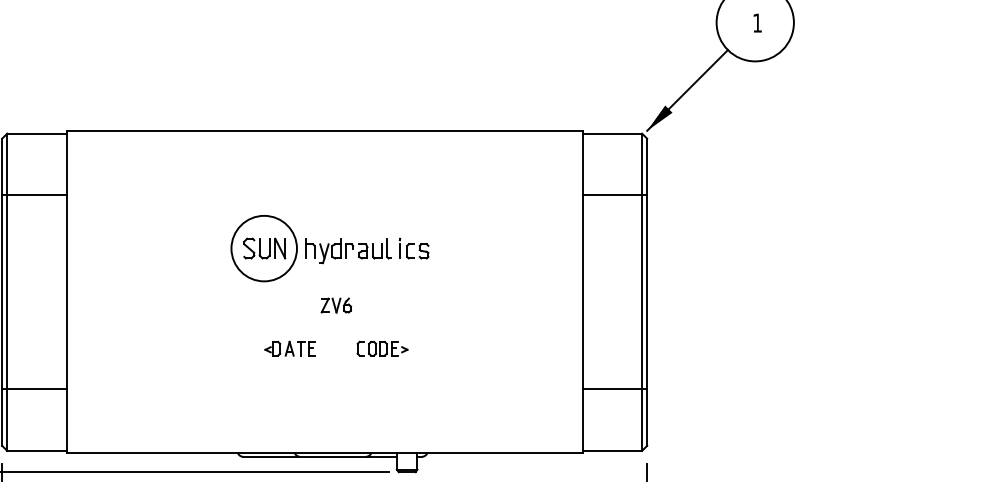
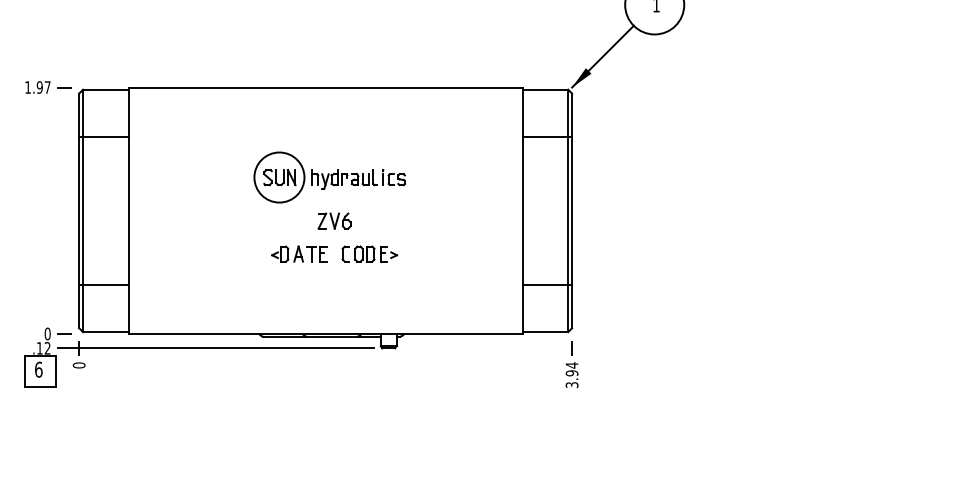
part: (336, 304) -> (334, 220), size x1.43
part: (290, 348) -> (299, 253), size x1.43
part: (382, 348) -> (369, 253), size x1.43

